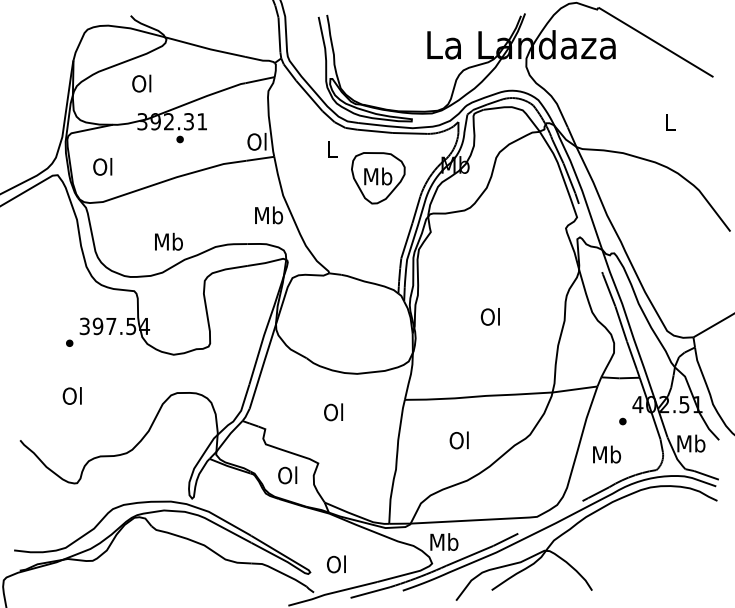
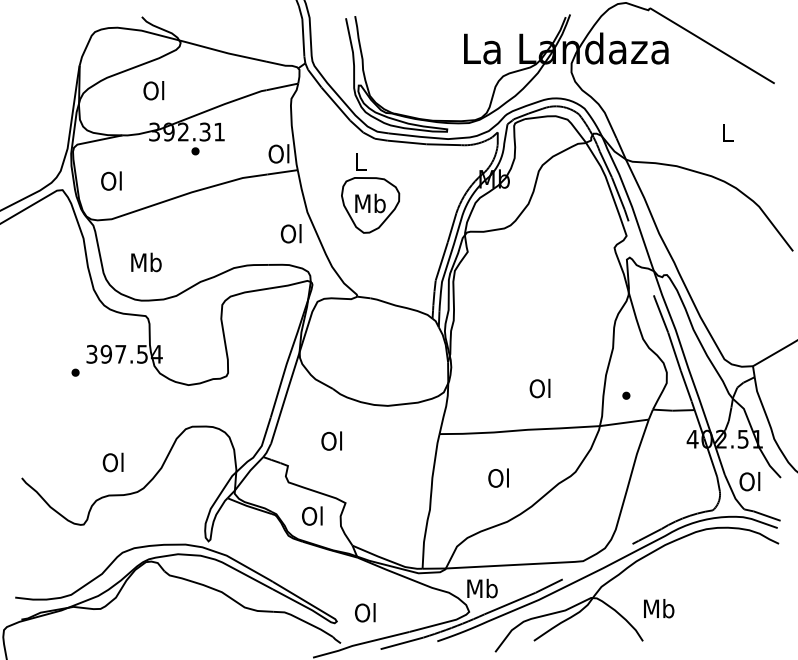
part: (378, 178) -> (370, 205), moved
text: (269, 215) -> (292, 233), Mb -> Ol
text: (168, 241) -> (145, 262), moved
text: (489, 316) -> (539, 388), moved
text: (71, 395) -> (112, 461), moved
text: (333, 412) -> (331, 441), moved
part: (622, 421) -> (625, 395), moved
text: (691, 443) -> (750, 481), Mb -> Ol
text: (606, 454) -> (658, 608), moved

